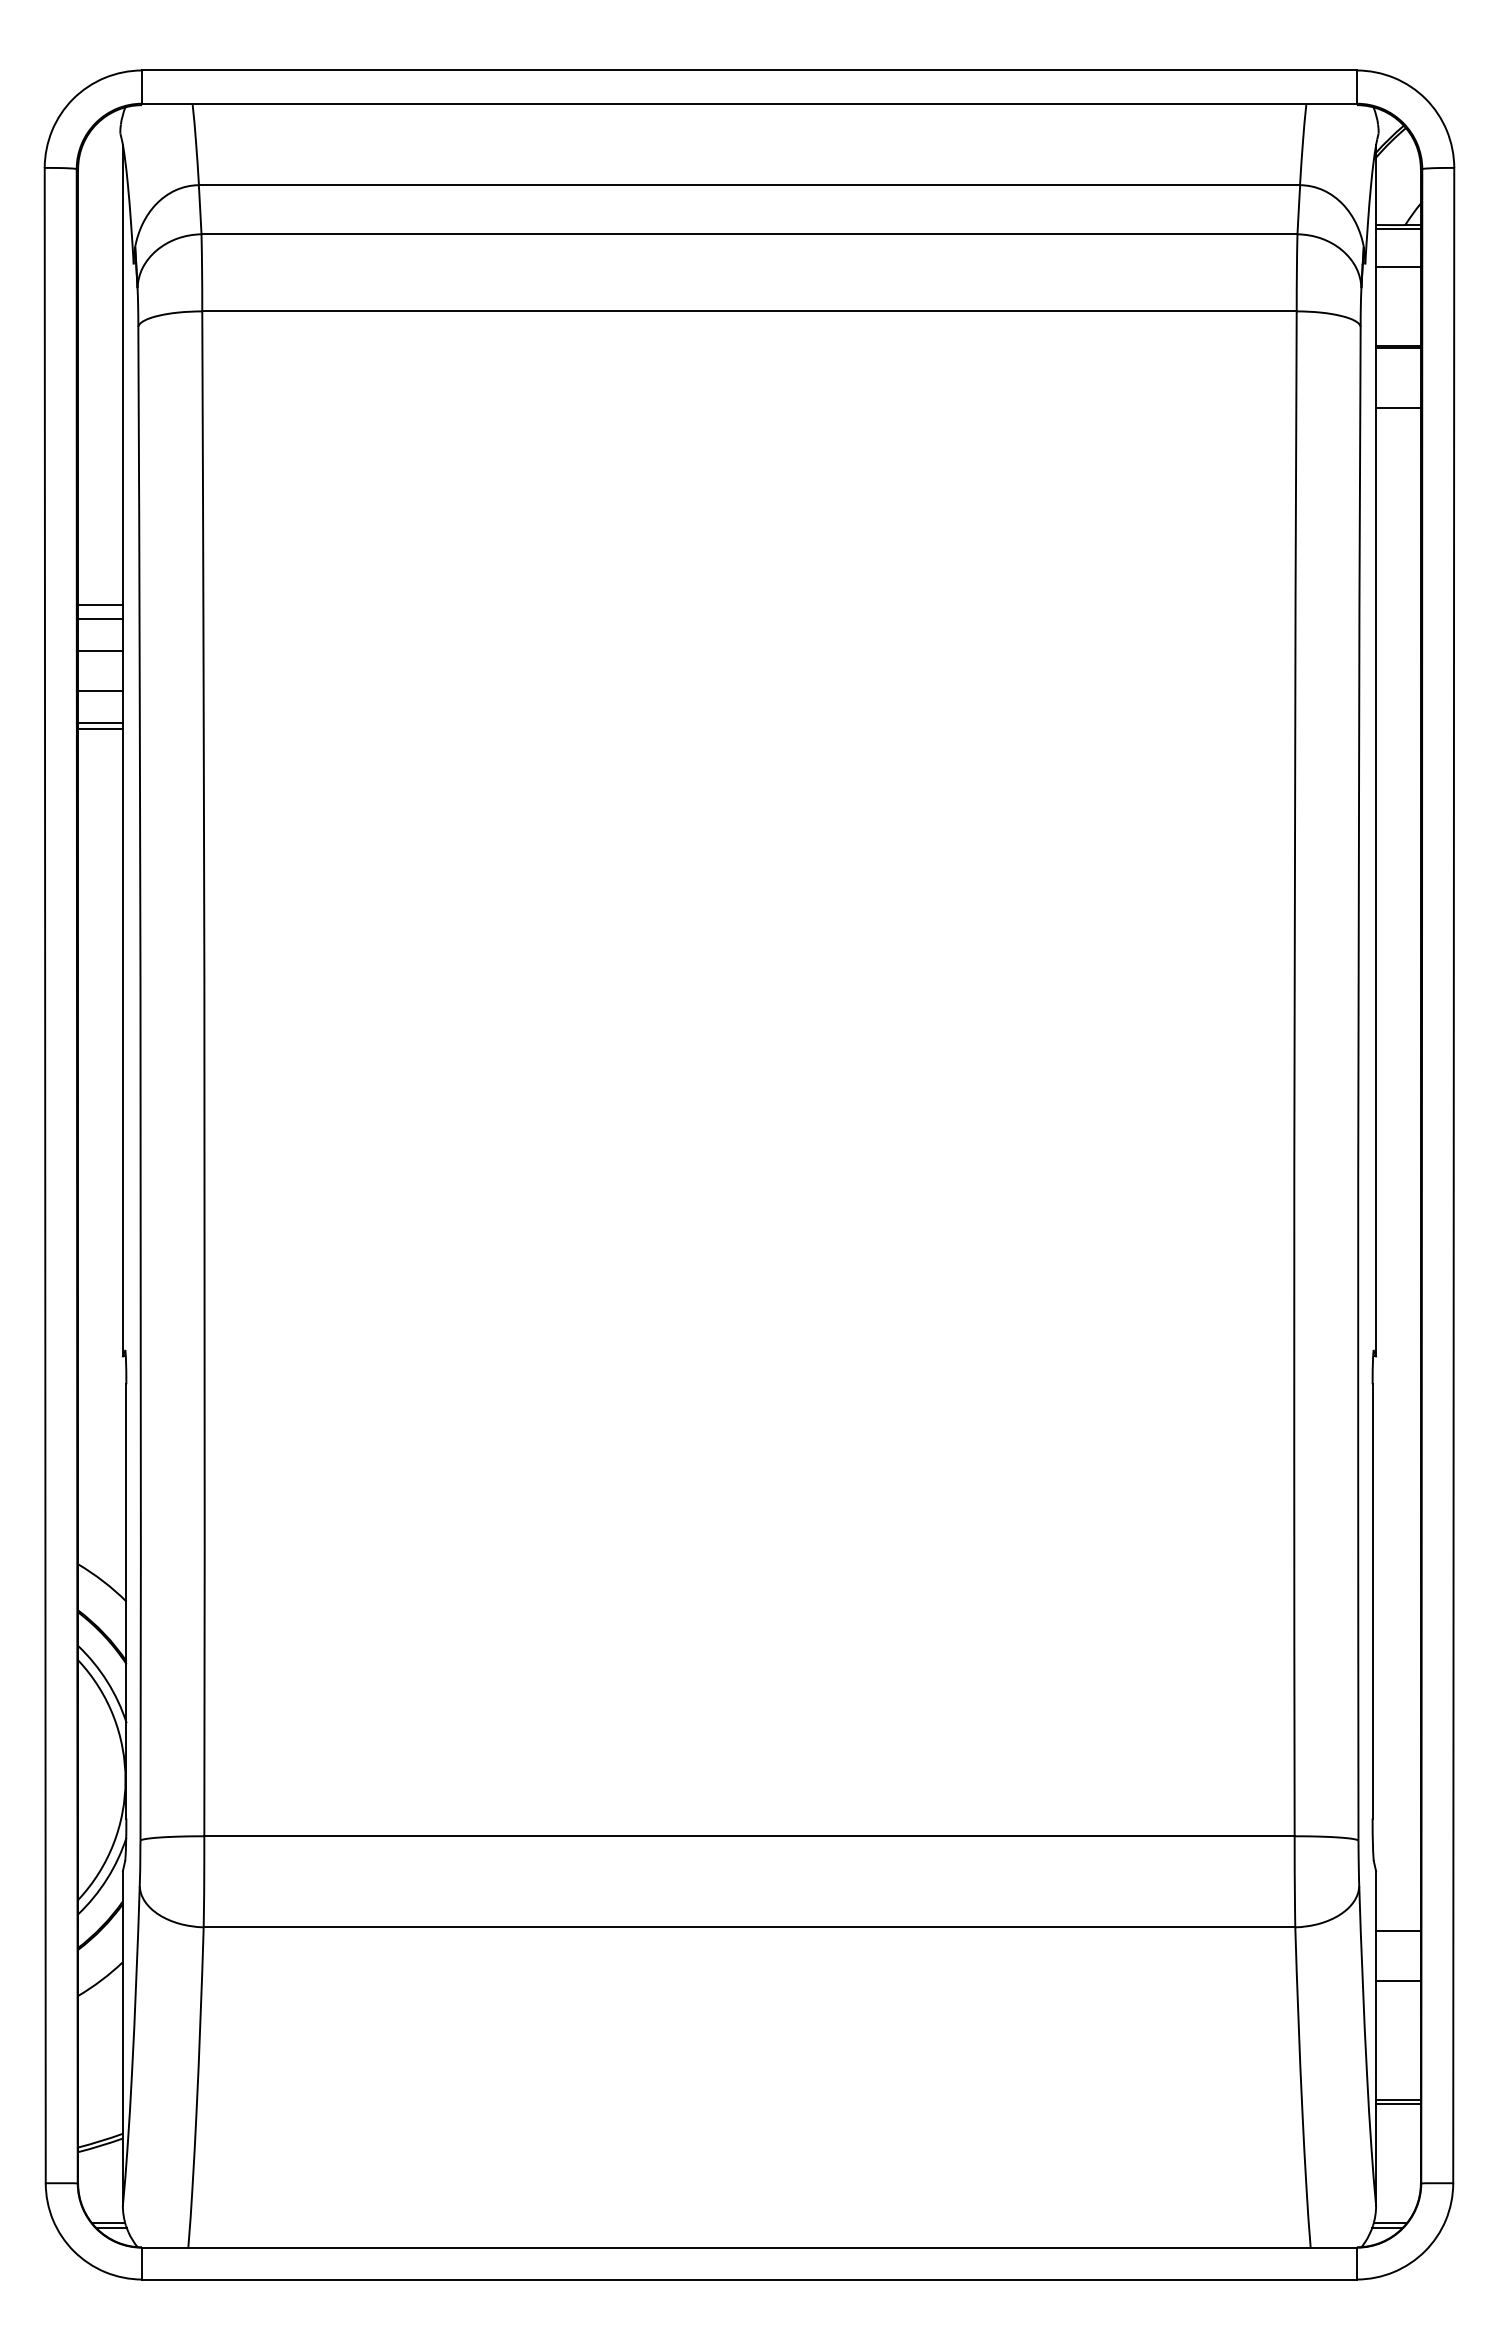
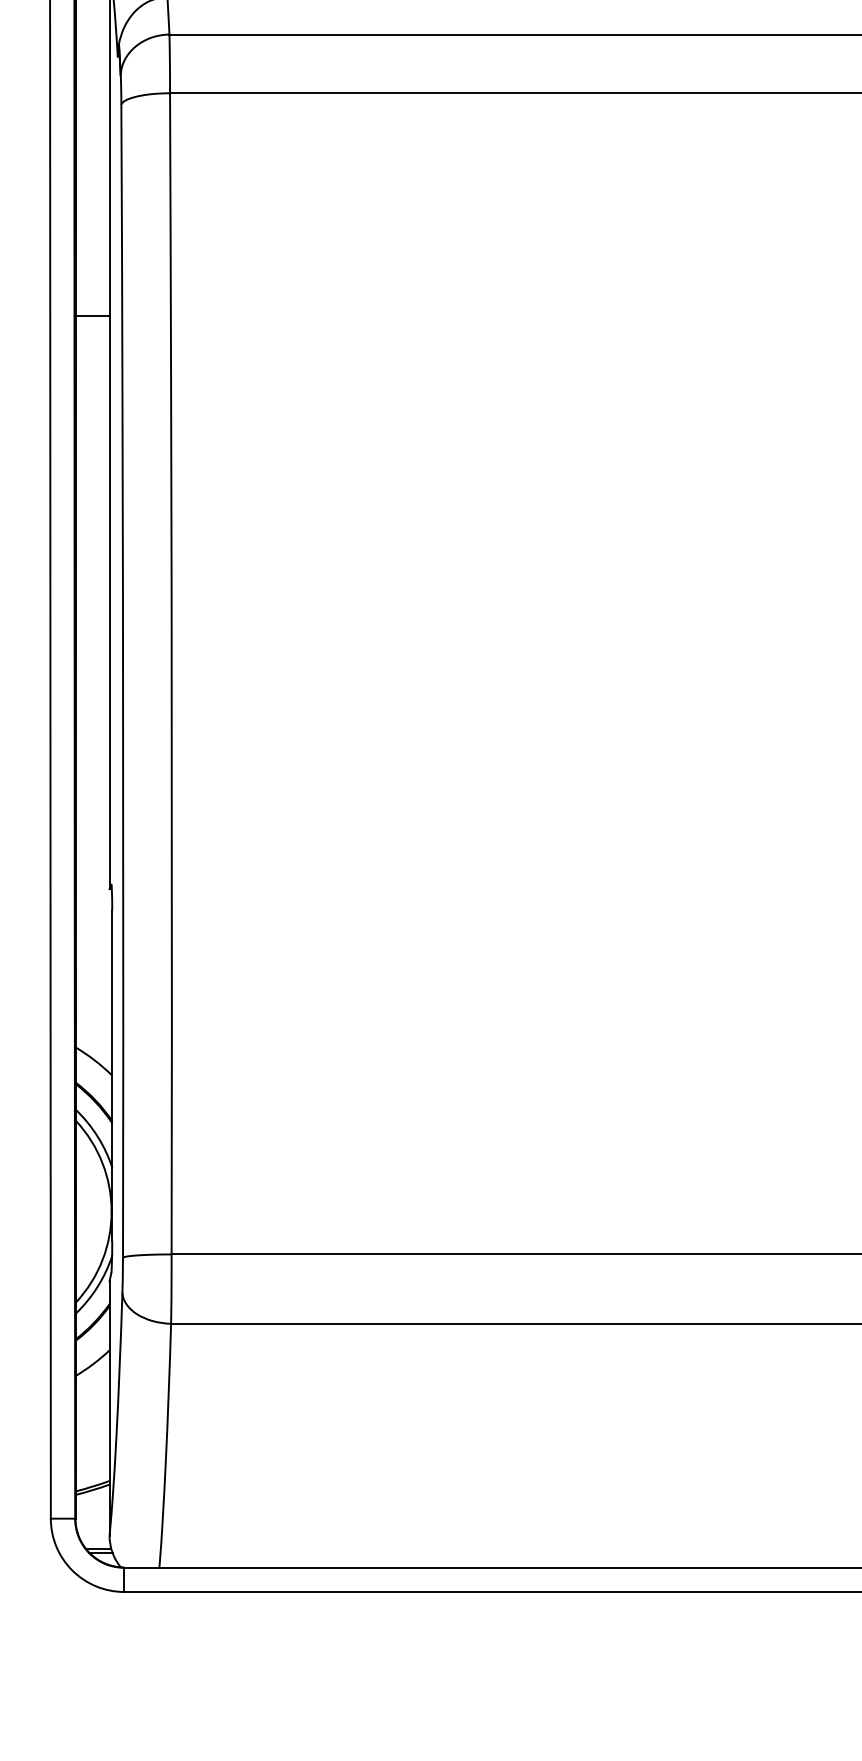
line: (100, 619) -> (92, 327), removed
line: (100, 651) -> (92, 352), removed
line: (100, 690) -> (92, 381), removed
line: (100, 722) -> (92, 406), removed
line: (100, 729) -> (92, 411), removed

